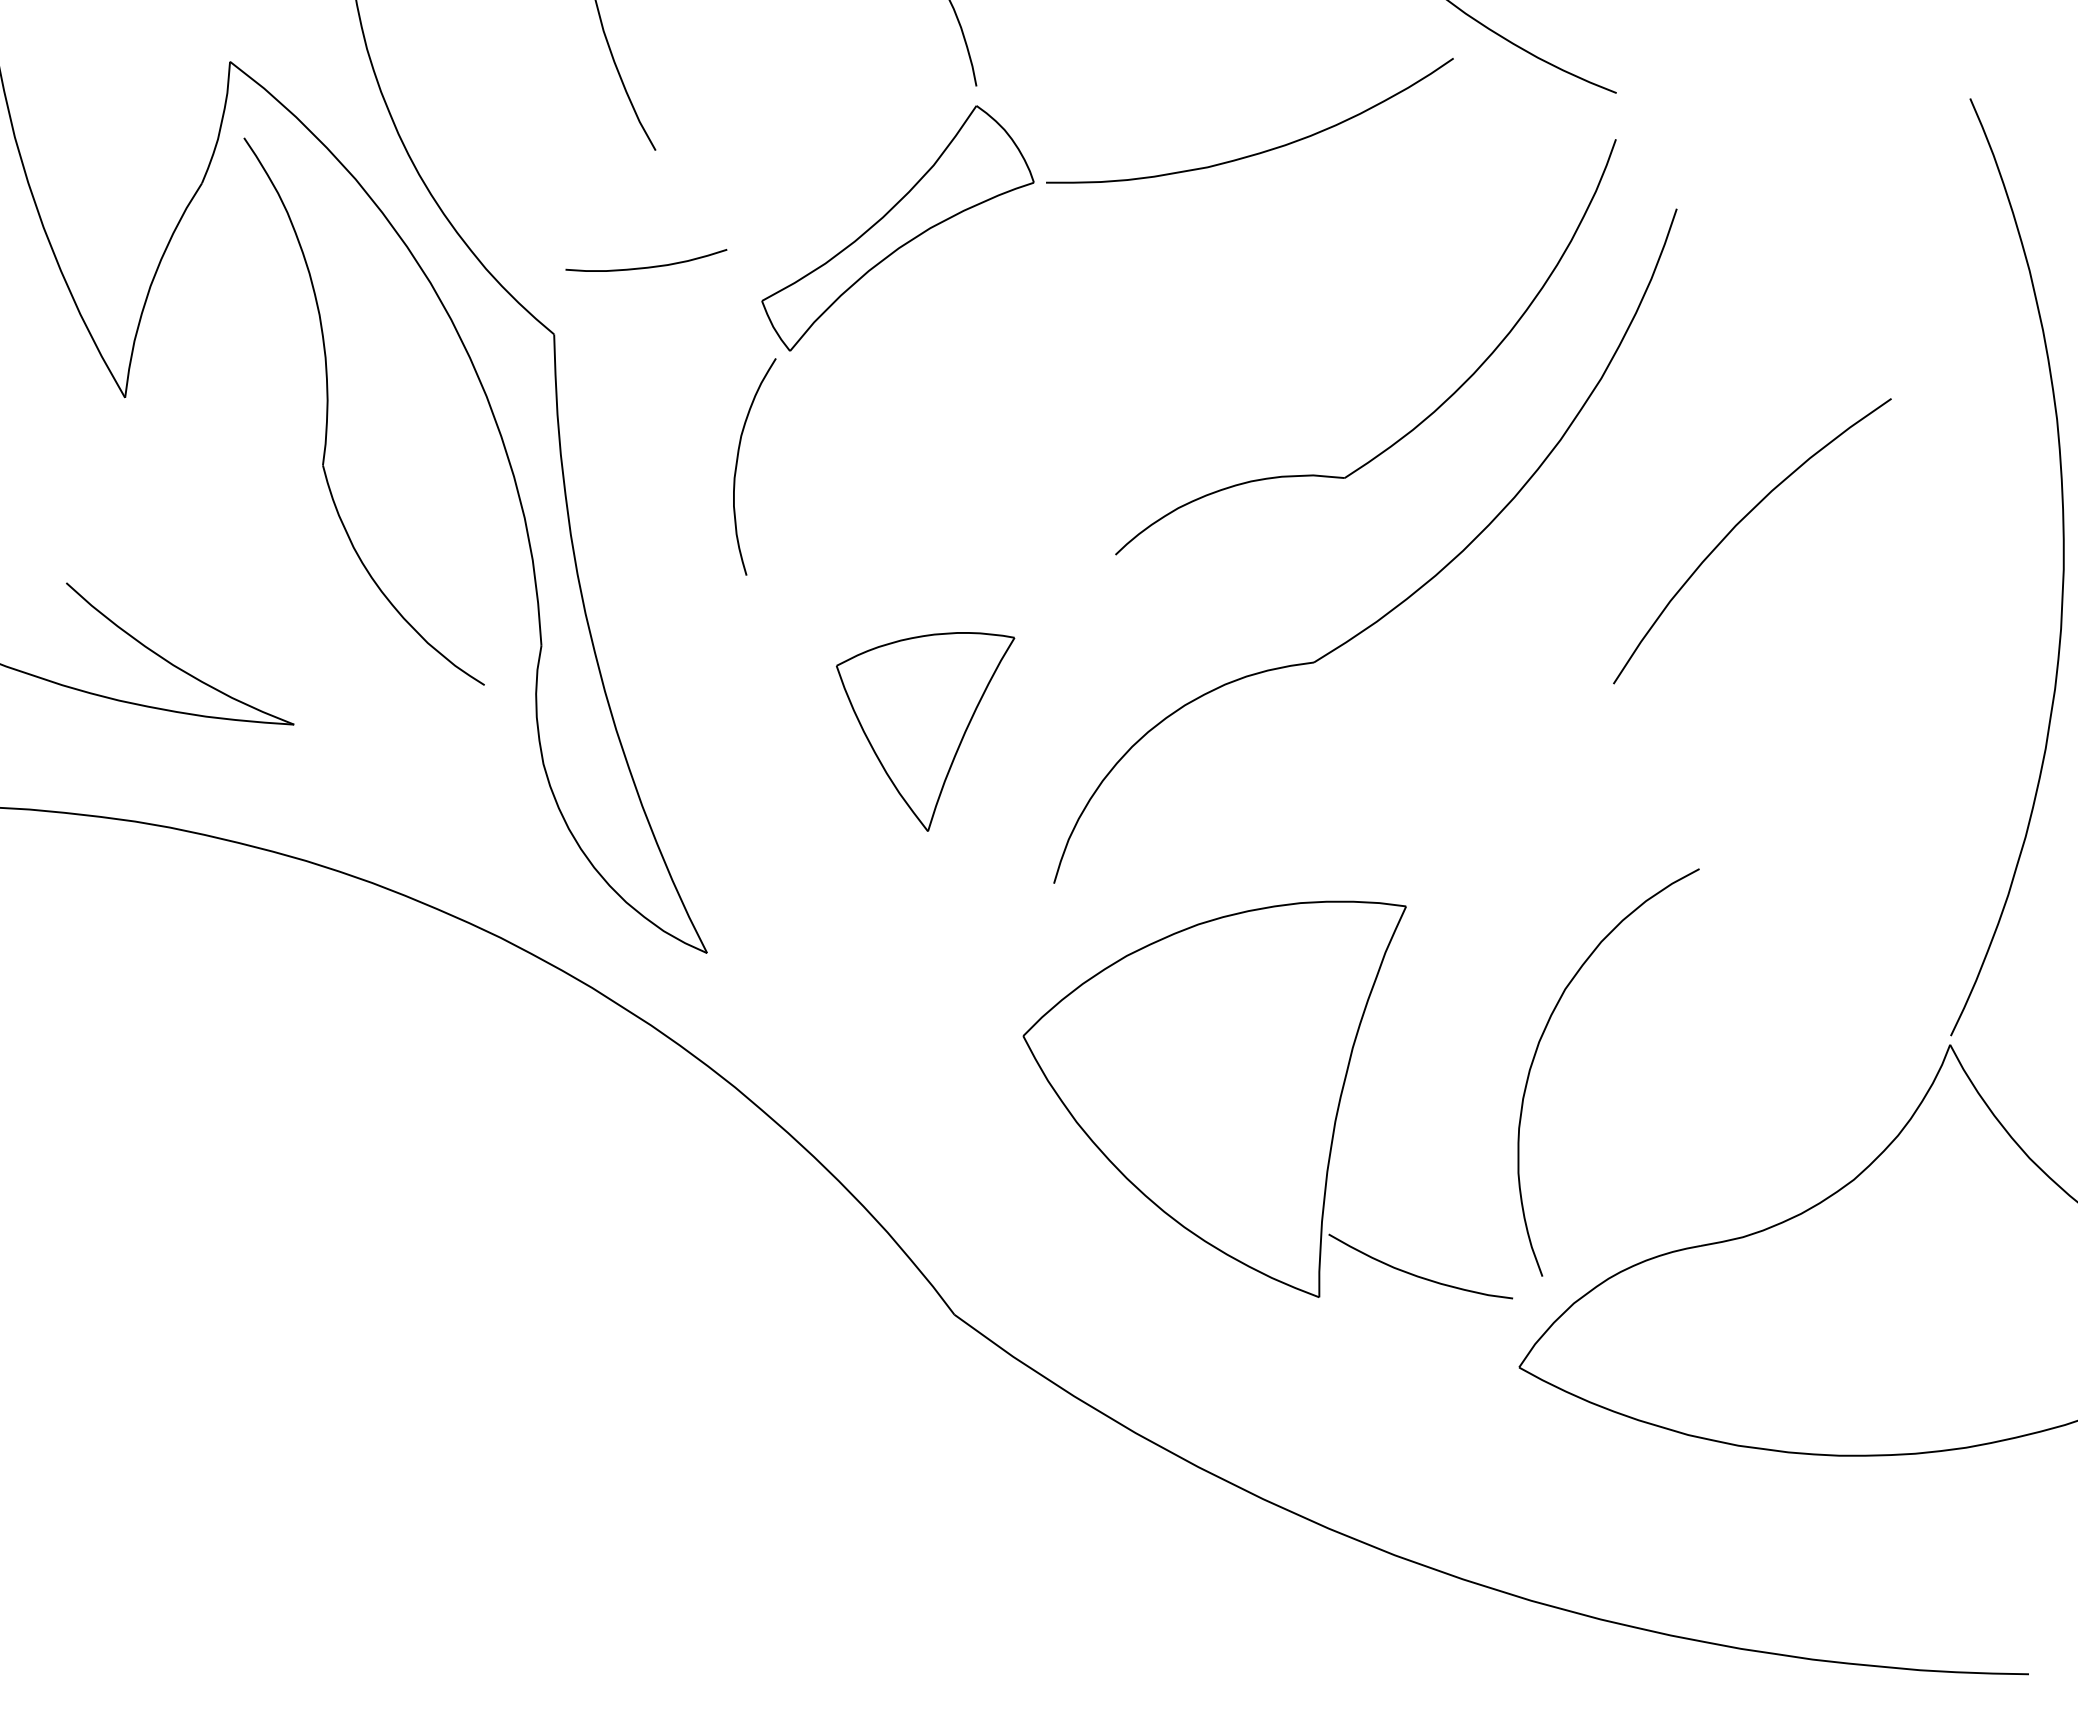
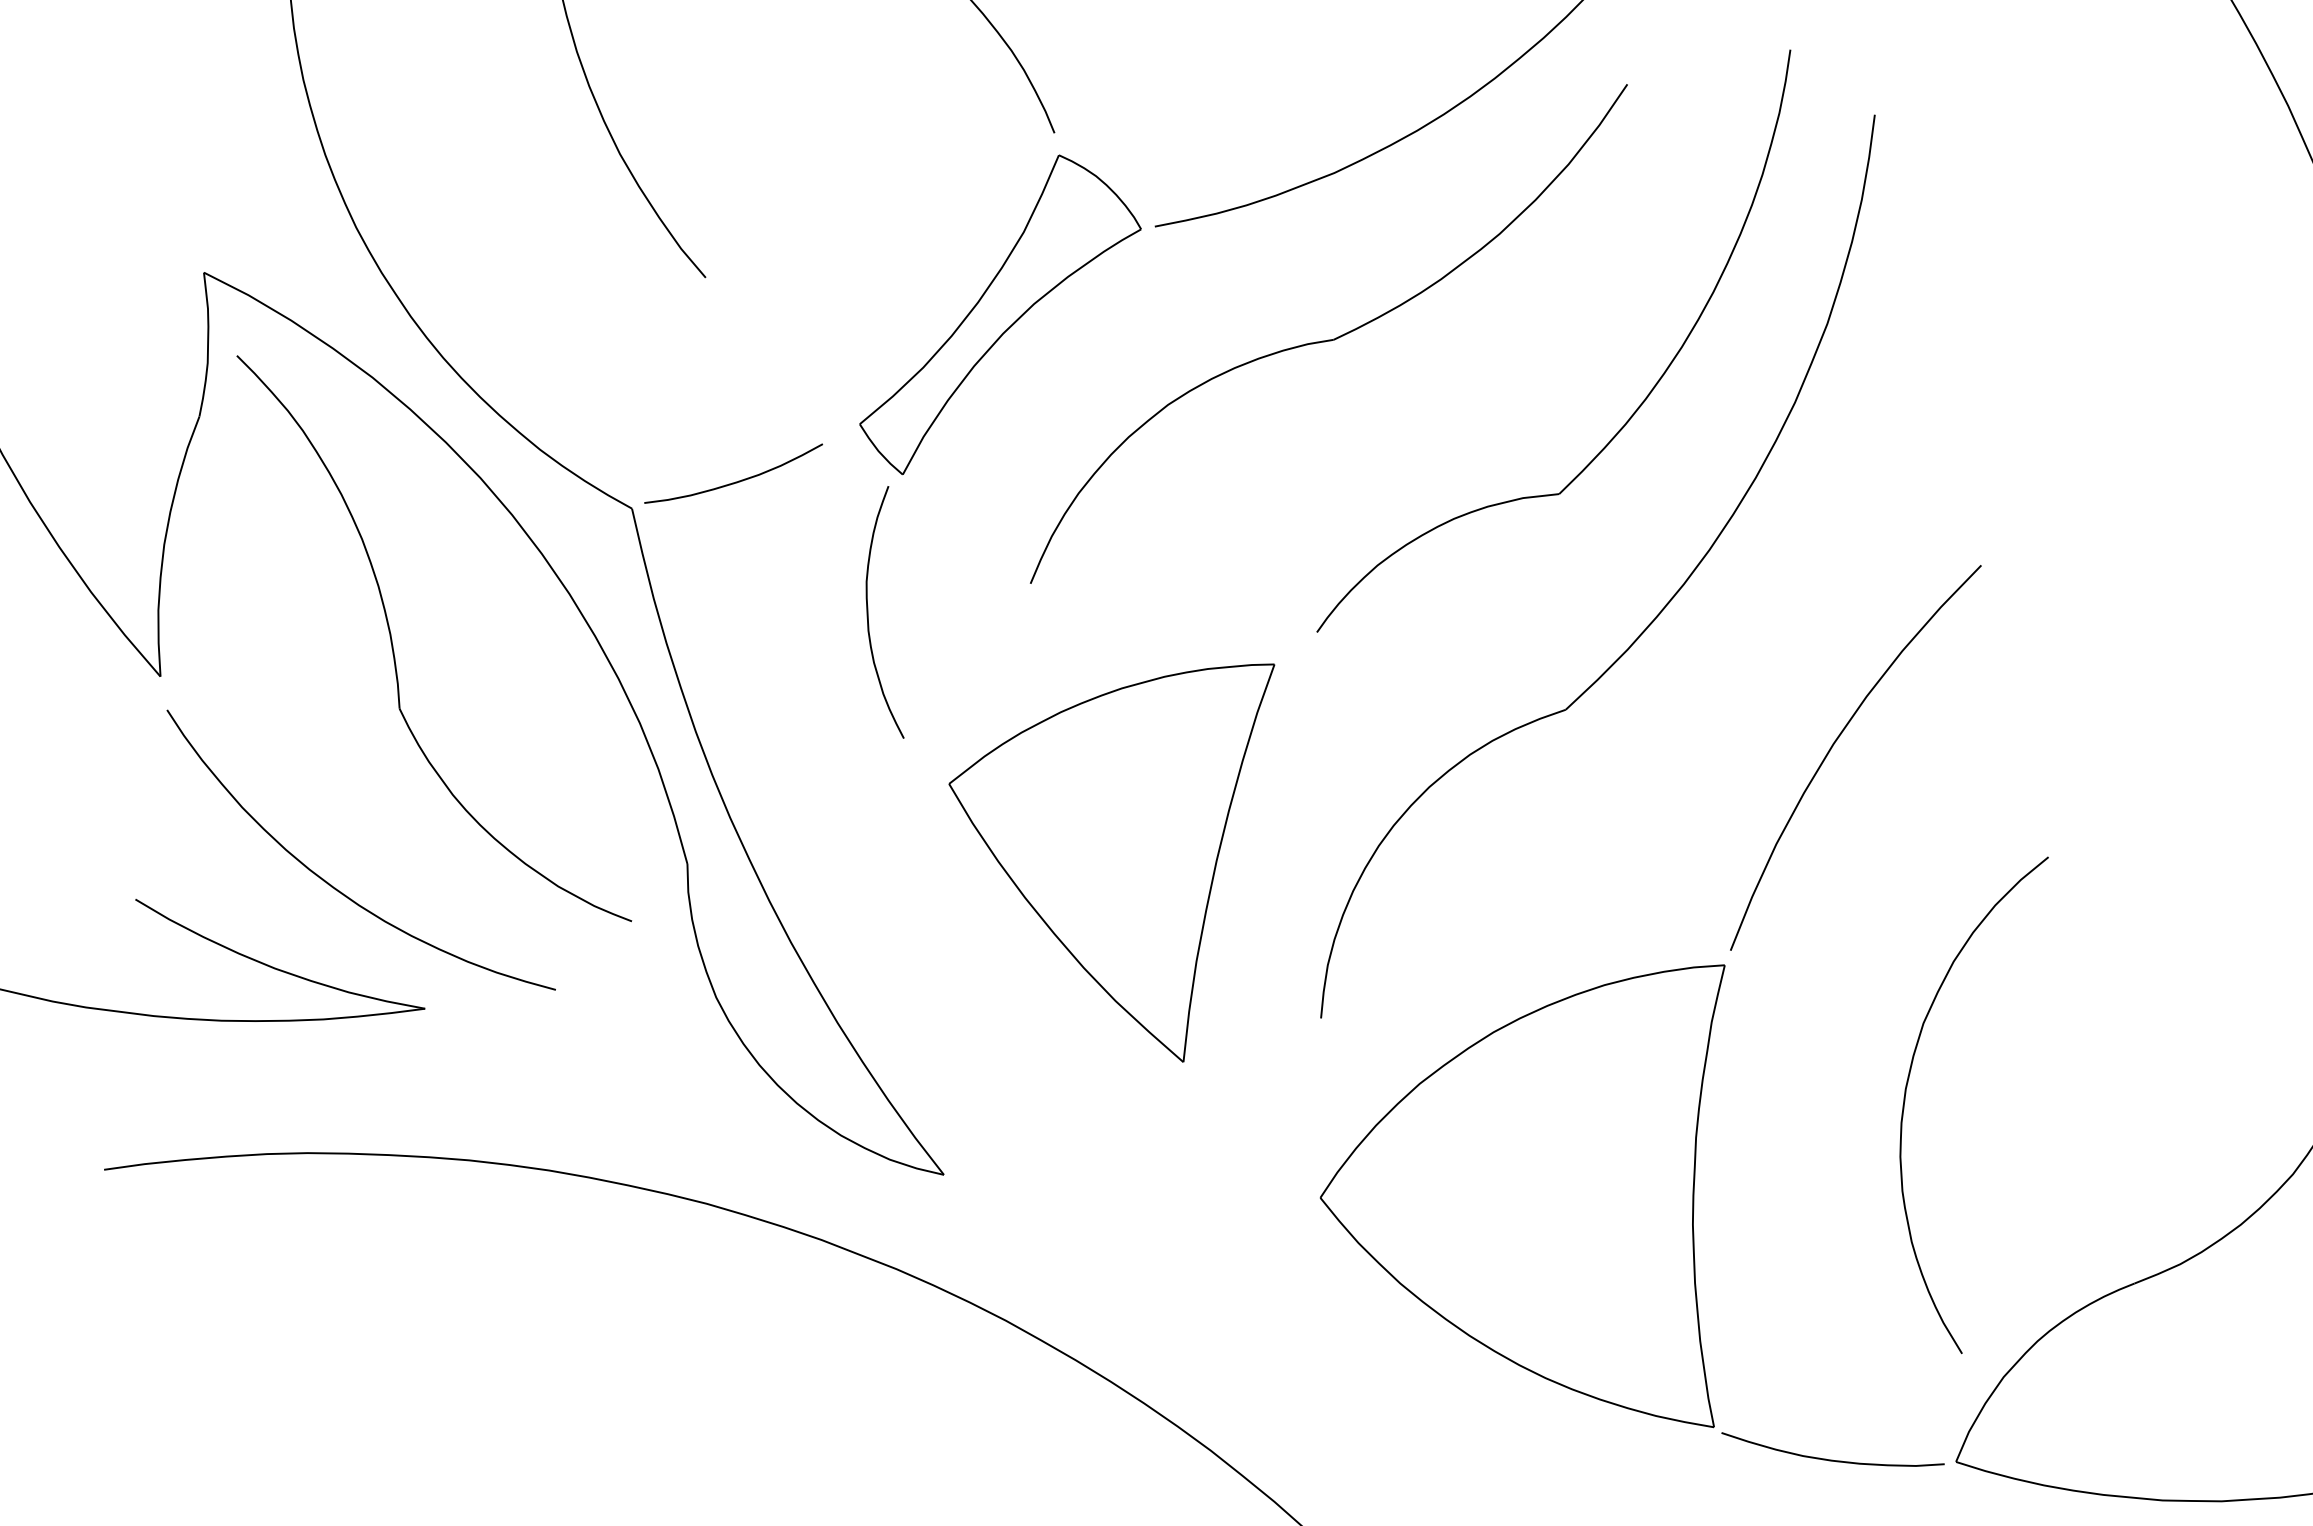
curve: (646, 266) -> (735, 481), moved
part: (1175, 303) -> (1328, 334), added
curve: (1737, 525) -> (1835, 743), moved
curve: (238, 606) -> (335, 887), added
part: (925, 731) -> (1141, 874), size x1.67
curve: (1418, 1275) -> (1832, 1459), moved

